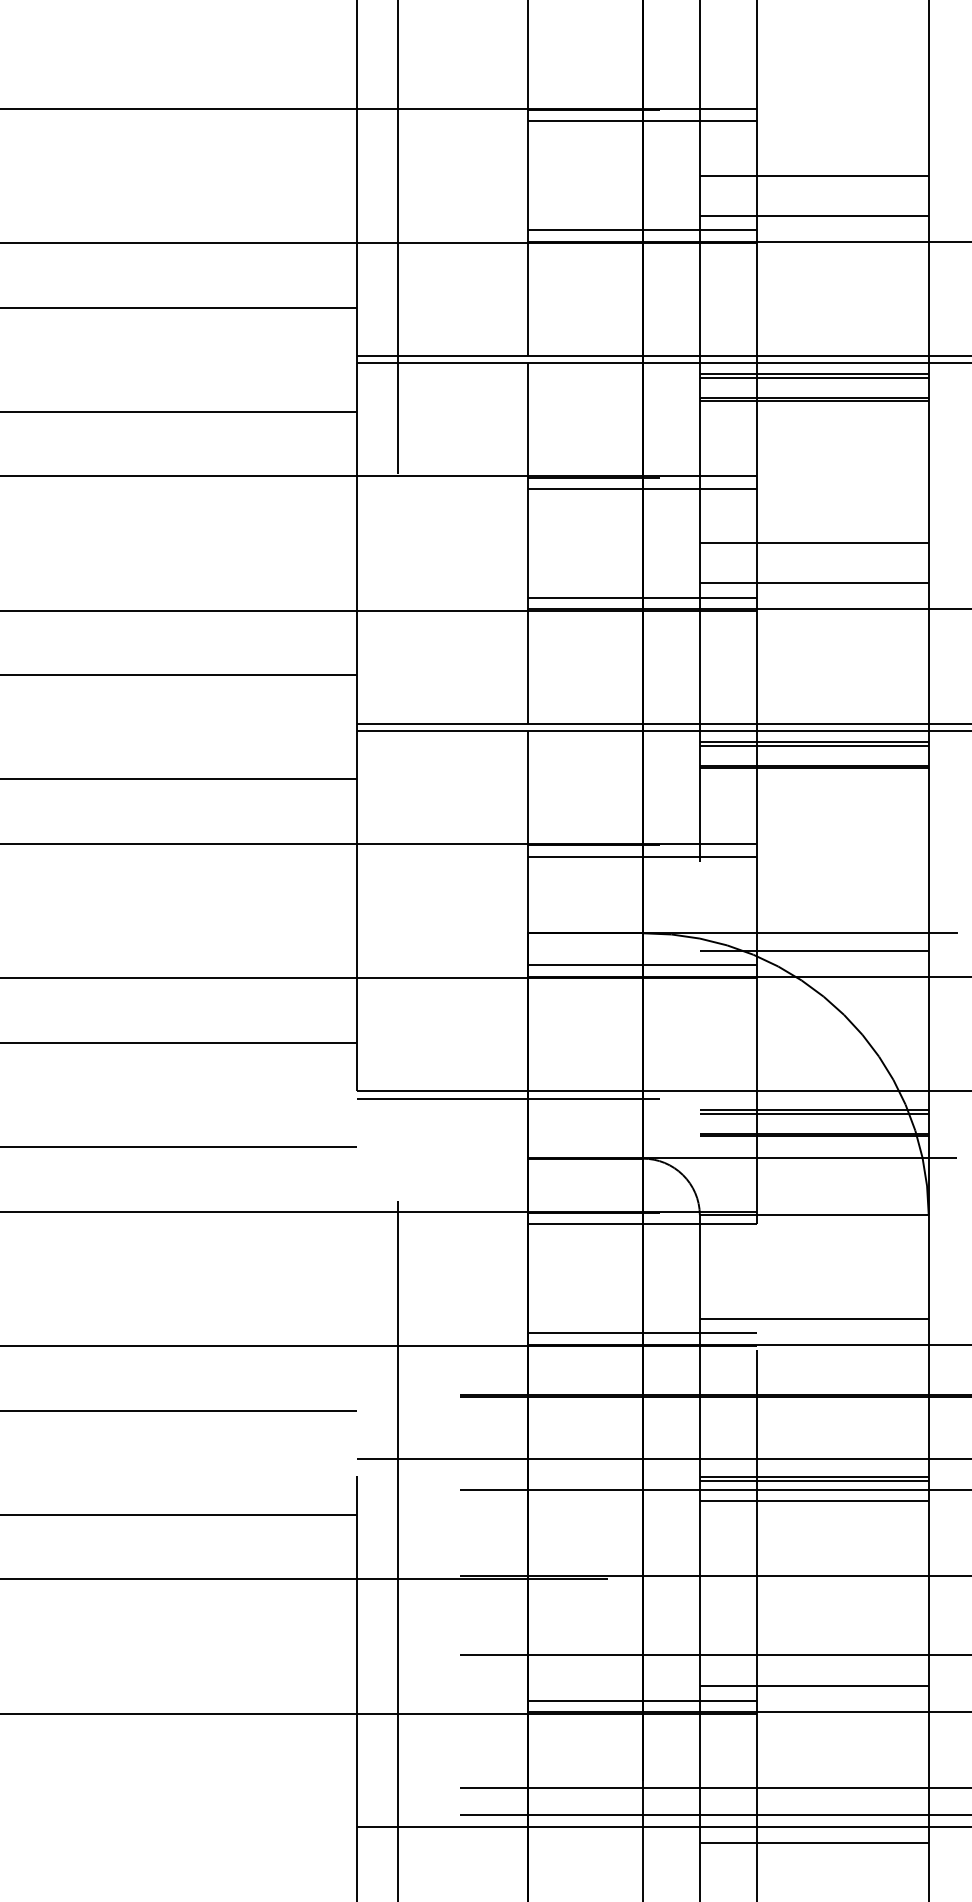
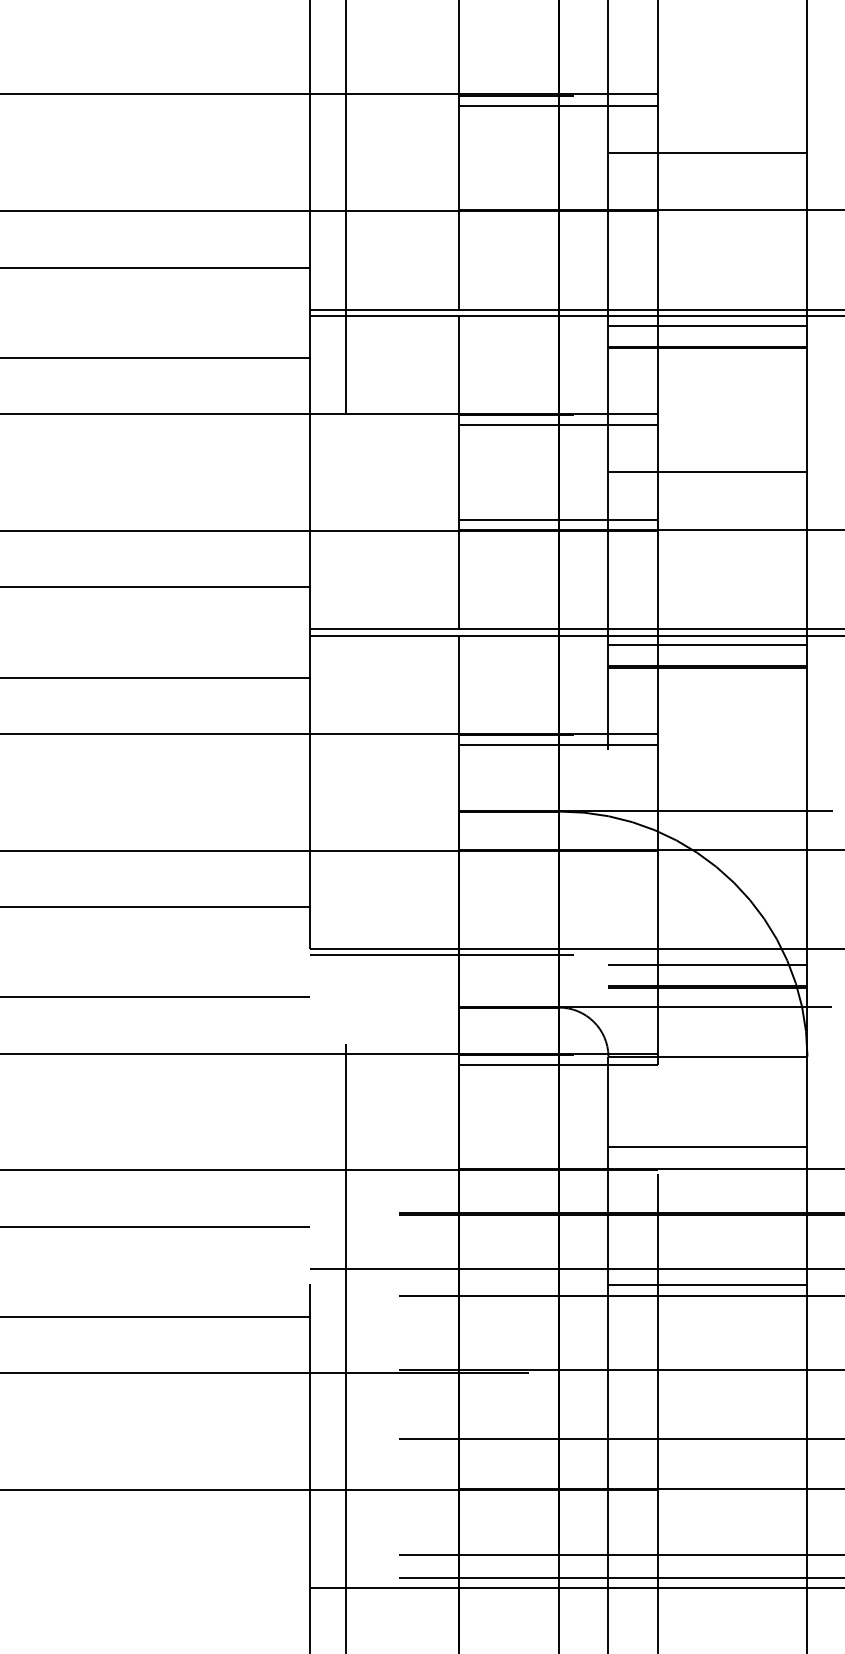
line: (813, 215) -> (707, 187), removed
line: (642, 230) -> (558, 200), removed
line: (813, 378) -> (707, 329), removed
line: (813, 583) -> (707, 507), removed
line: (813, 745) -> (707, 648), removed
line: (813, 950) -> (707, 826), removed
line: (642, 965) -> (558, 839), removed
line: (813, 1113) -> (707, 968), removed
line: (642, 1333) -> (558, 1159), removed
line: (813, 1481) -> (707, 1288), removed
line: (813, 1501) -> (707, 1305), removed
line: (813, 1686) -> (707, 1466), removed
line: (642, 1700) -> (558, 1478), removed
line: (813, 1842) -> (707, 1602), removed

